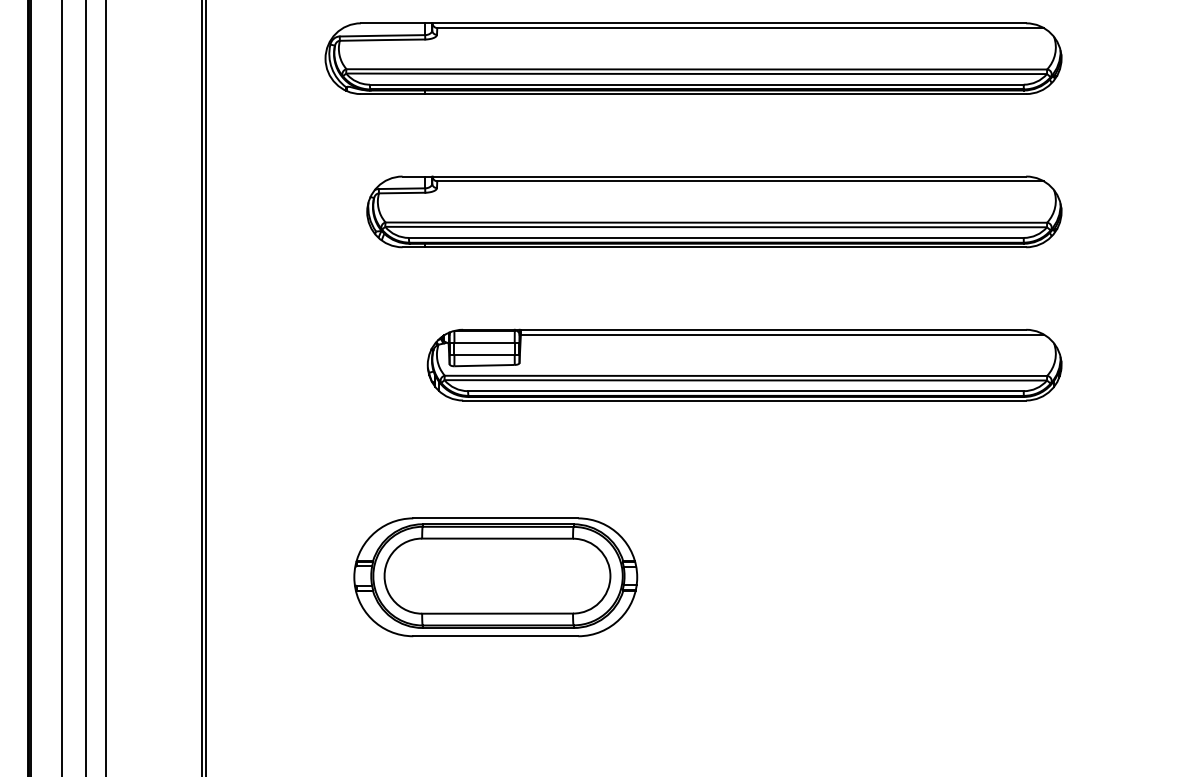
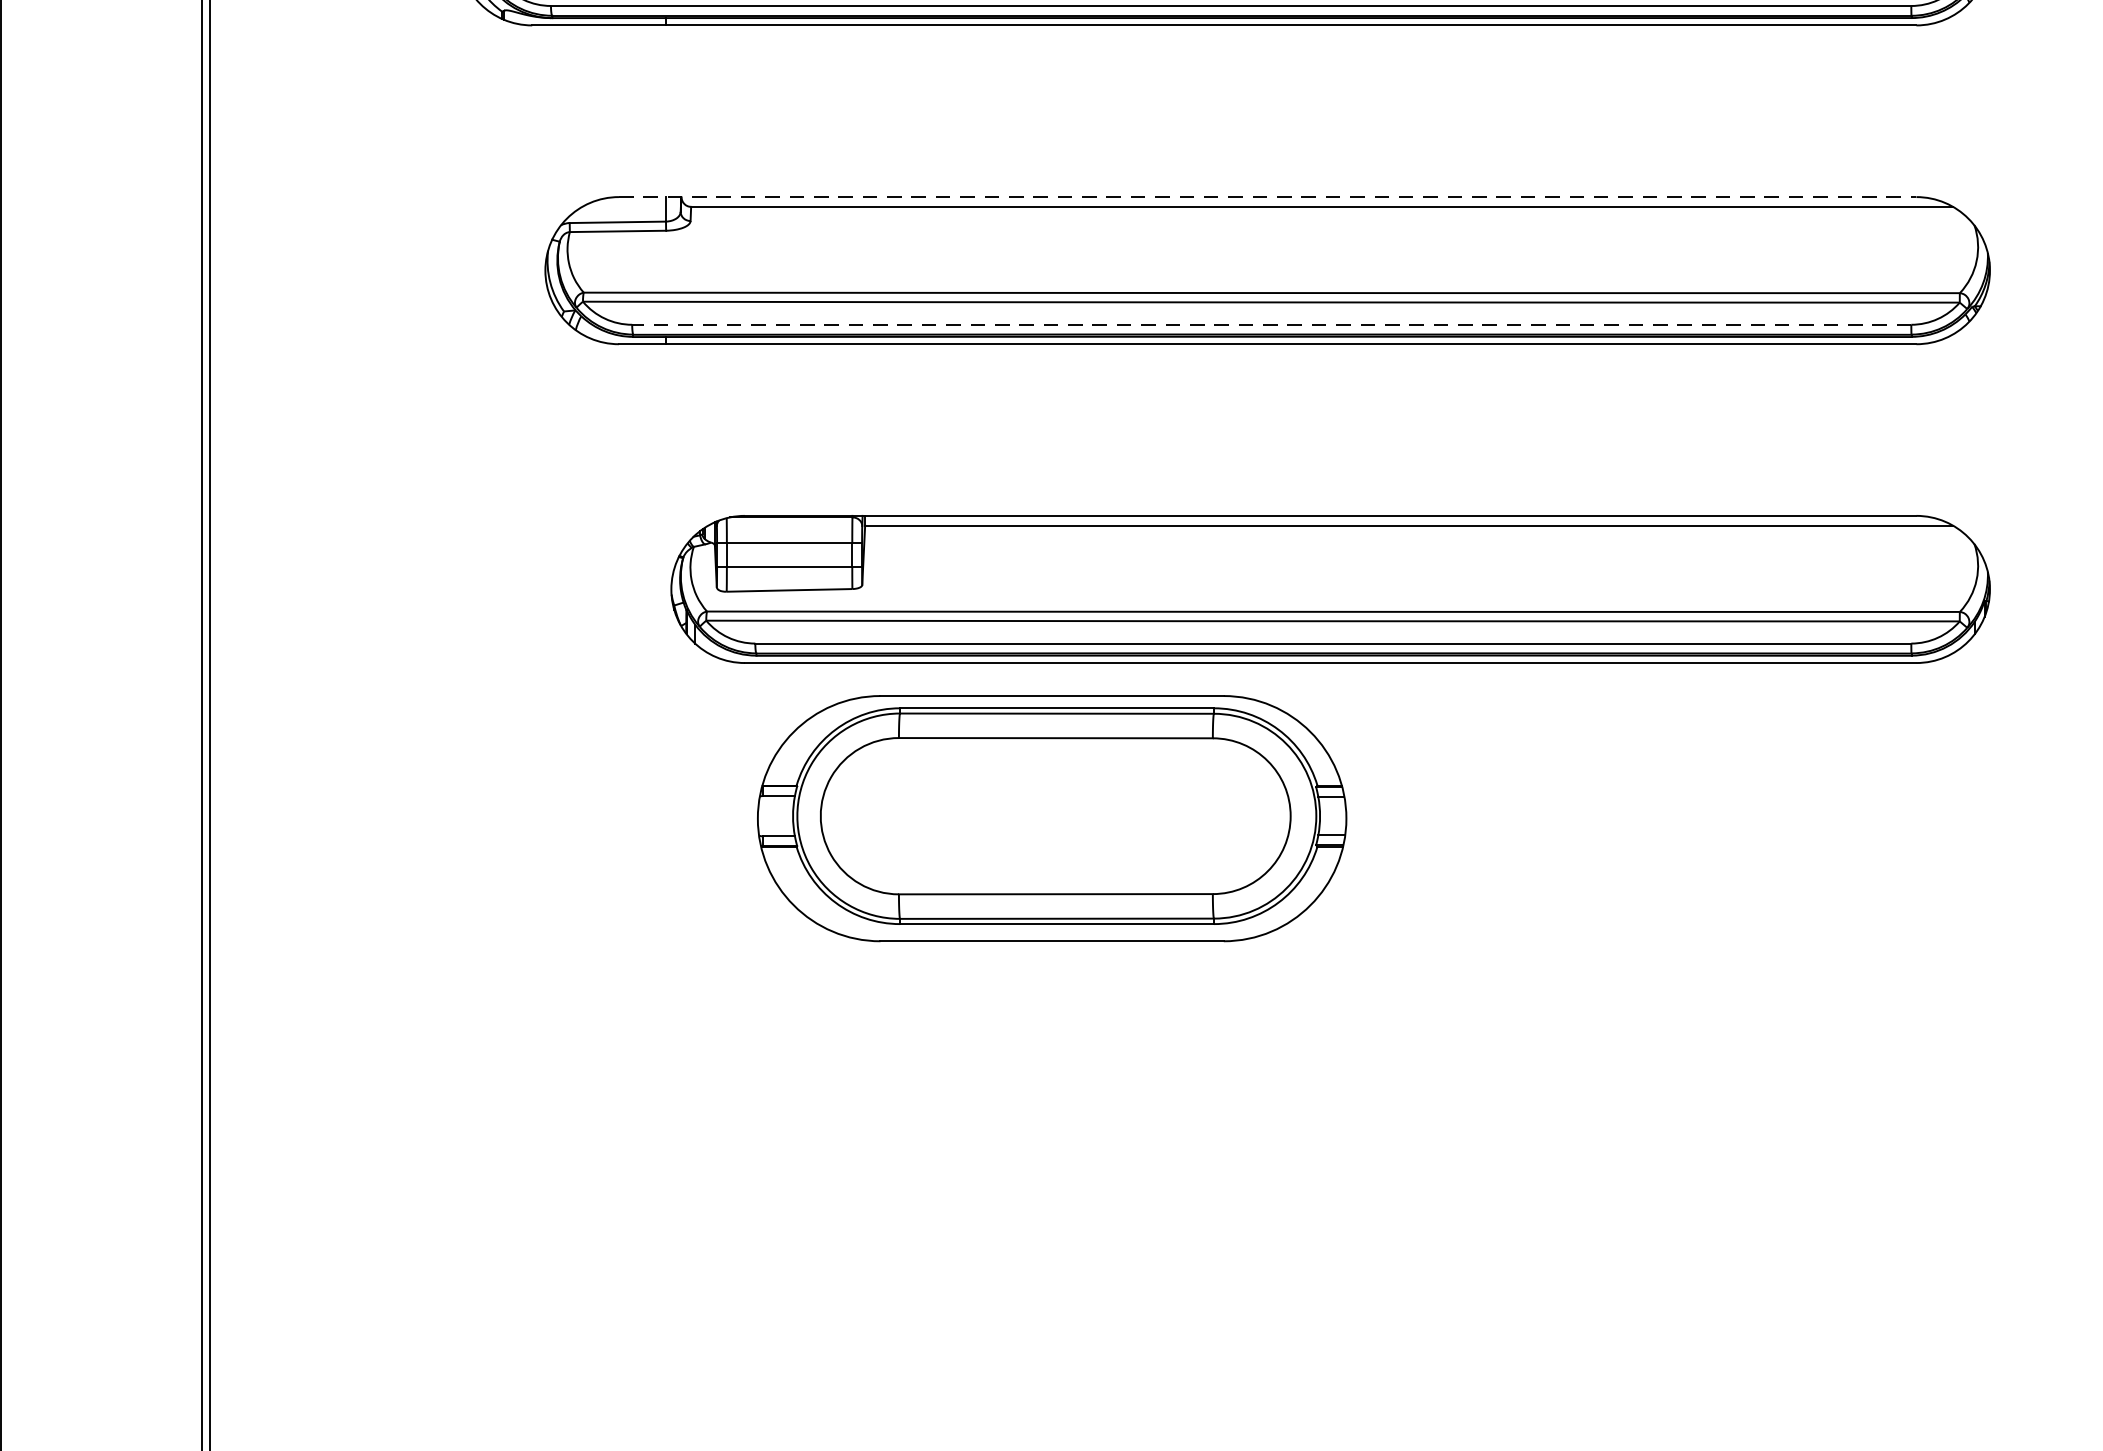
line: (714, 176) -> (1267, 196), solid -> dashed
line: (715, 237) -> (1269, 323), solid -> dashed
part: (495, 577) -> (1051, 819), moved

